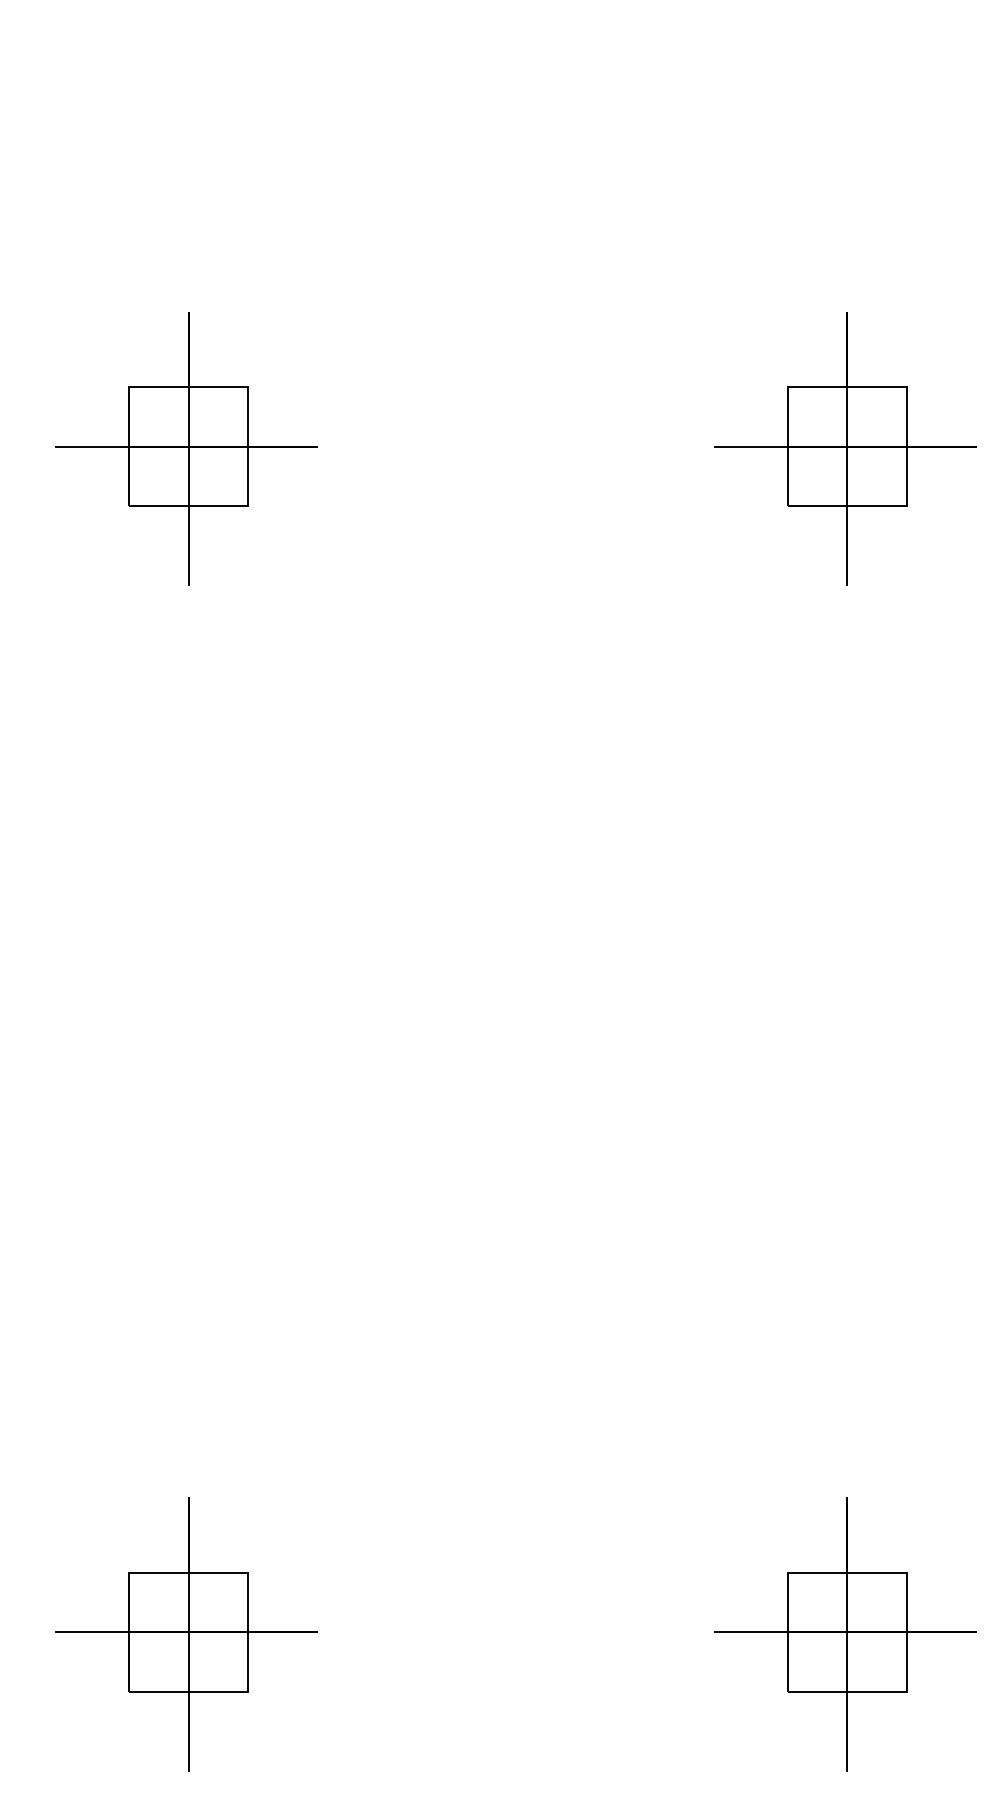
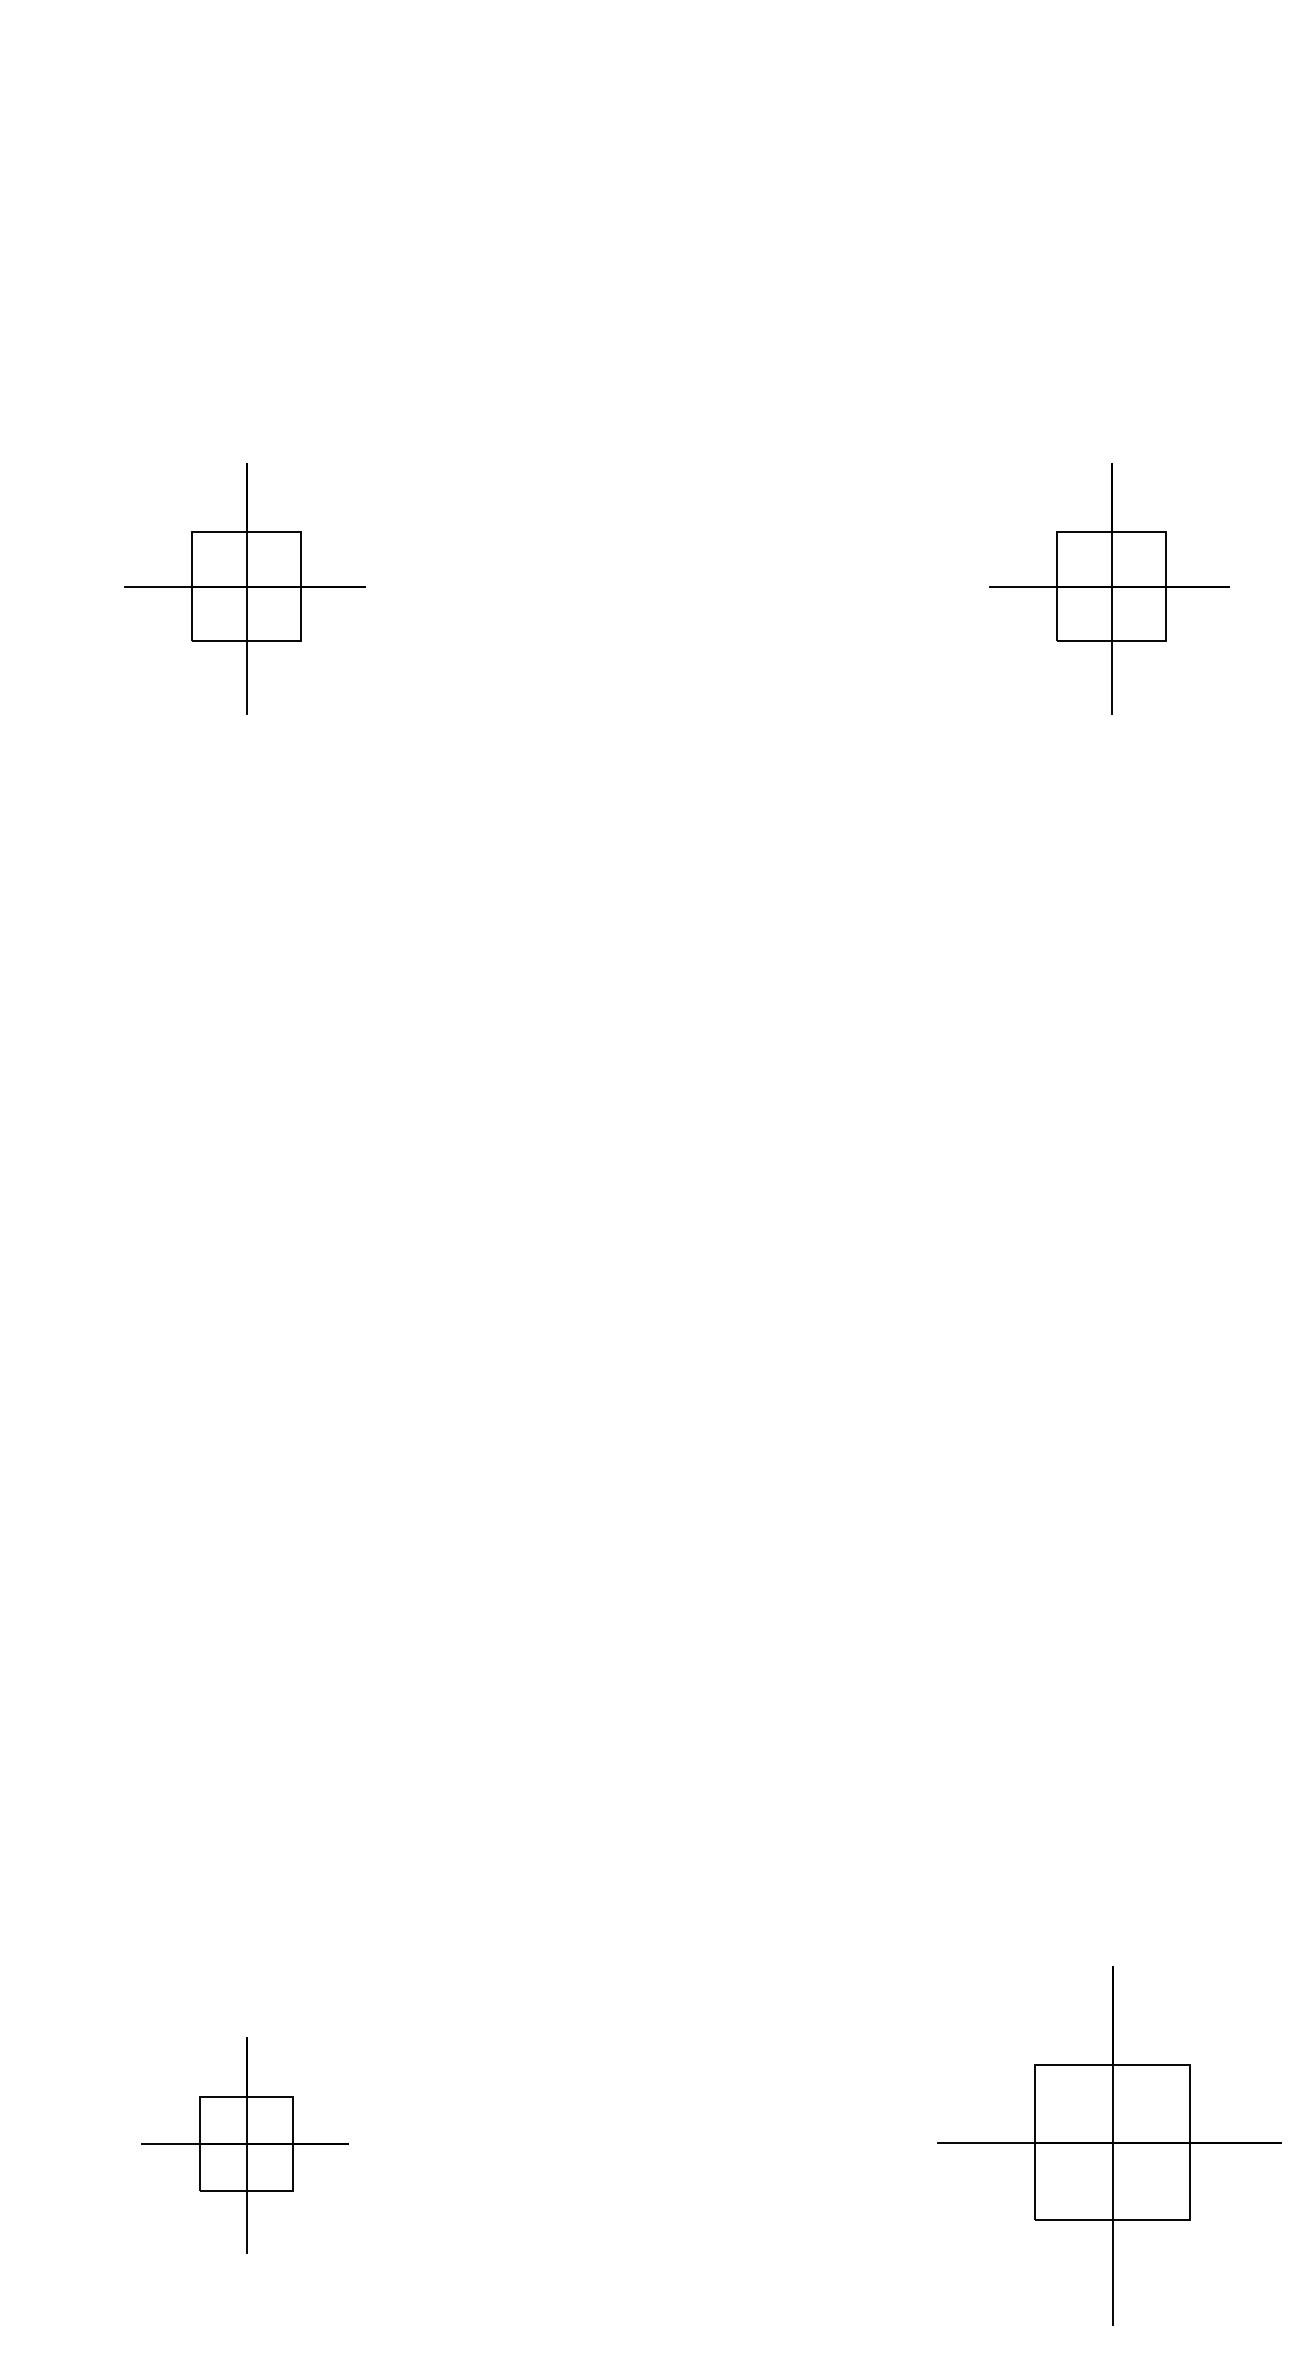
part: (186, 448) -> (244, 588), size x0.7
part: (845, 448) -> (1109, 588), size x0.7
part: (186, 1634) -> (244, 2145), size x0.6

